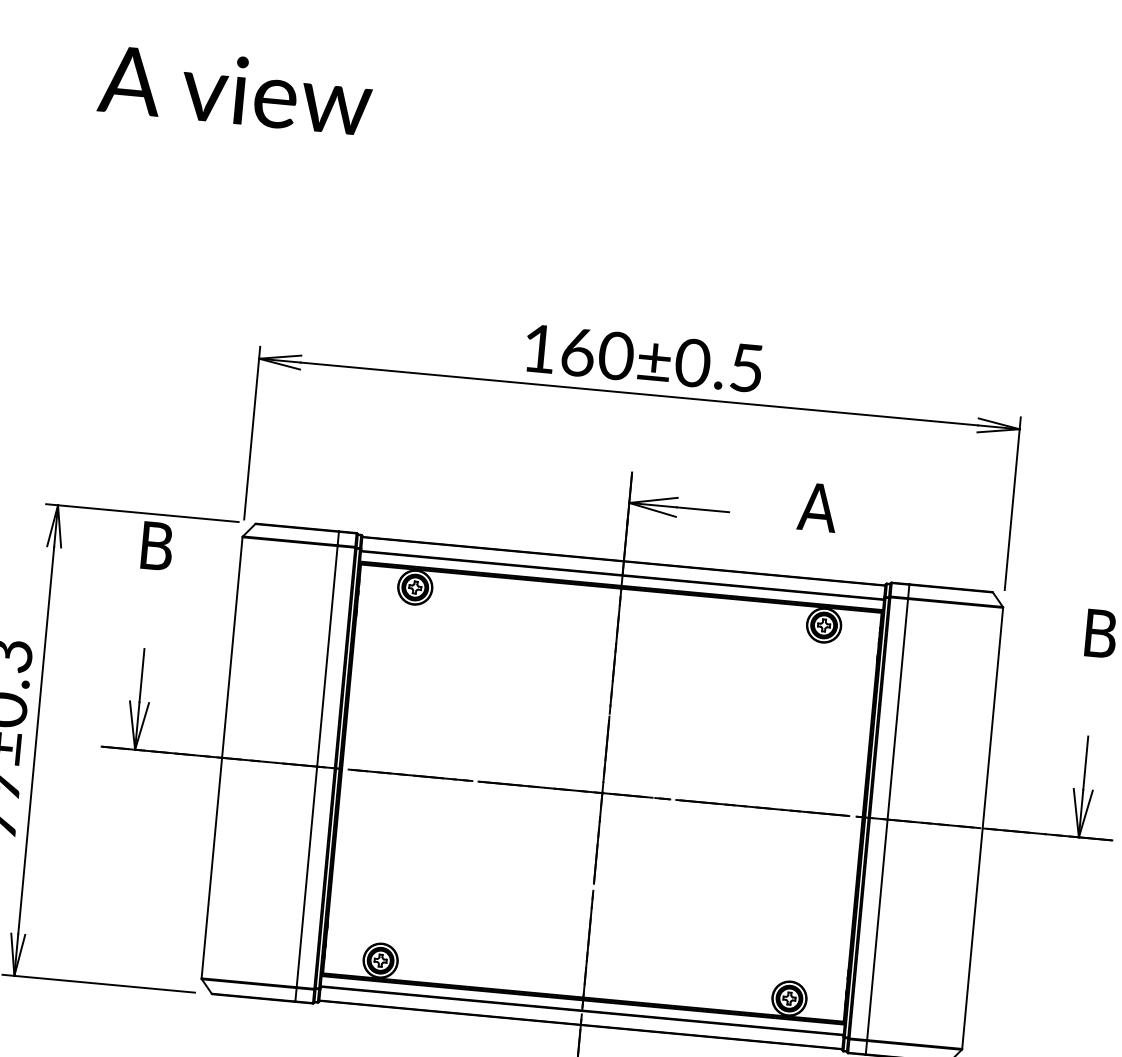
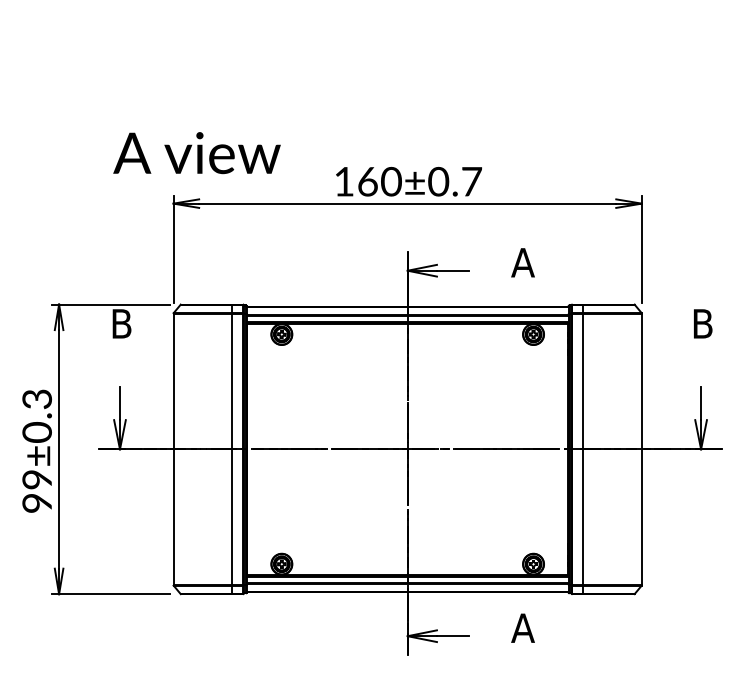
text: (234, 90) -> (196, 153), moved
text: (747, 367) -> (472, 181), 160±0.5 -> 160±0.7

